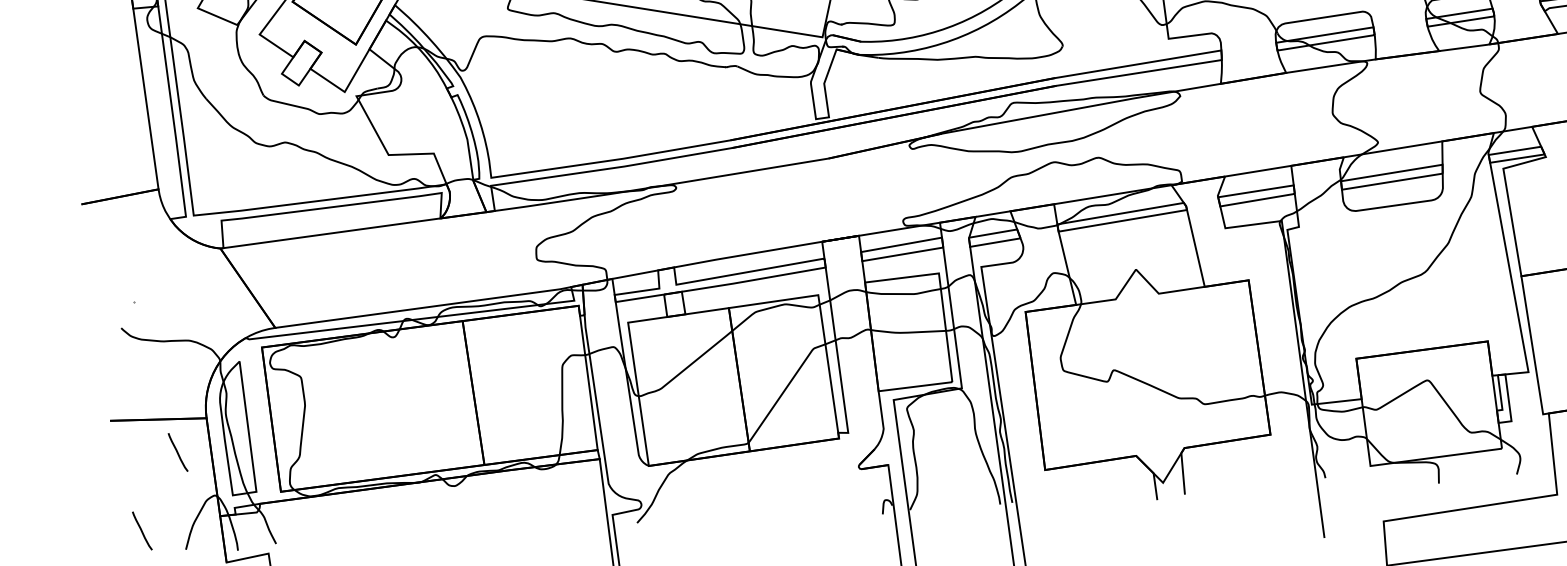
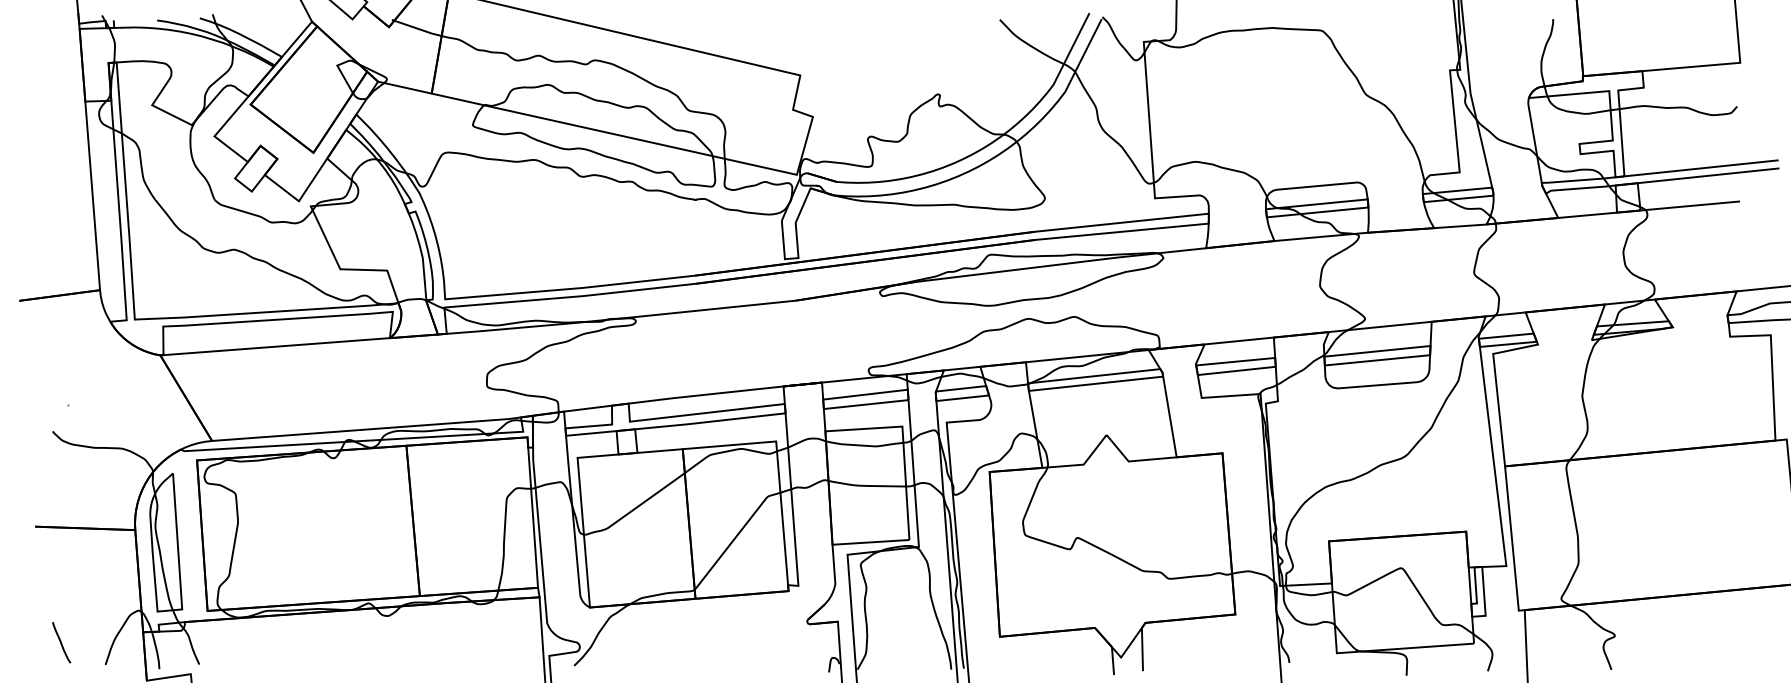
curve: (177, 452) -> (103, 563), removed

